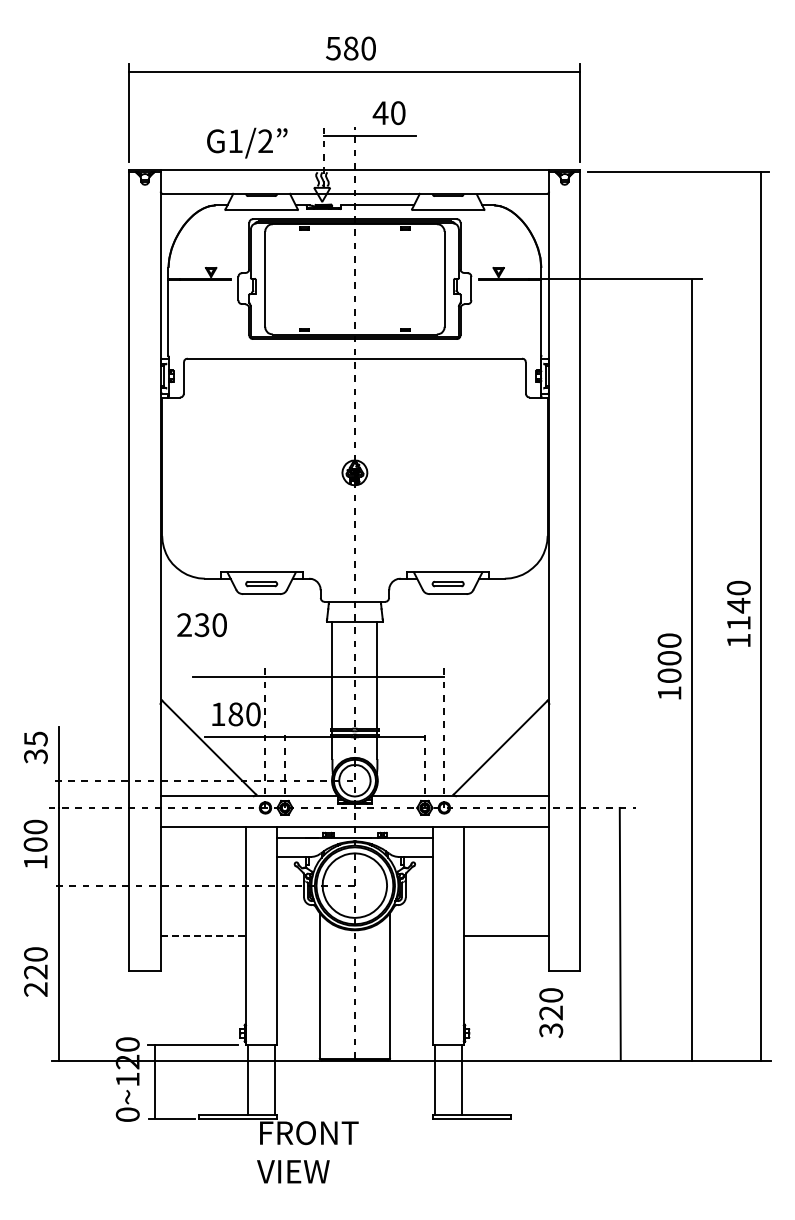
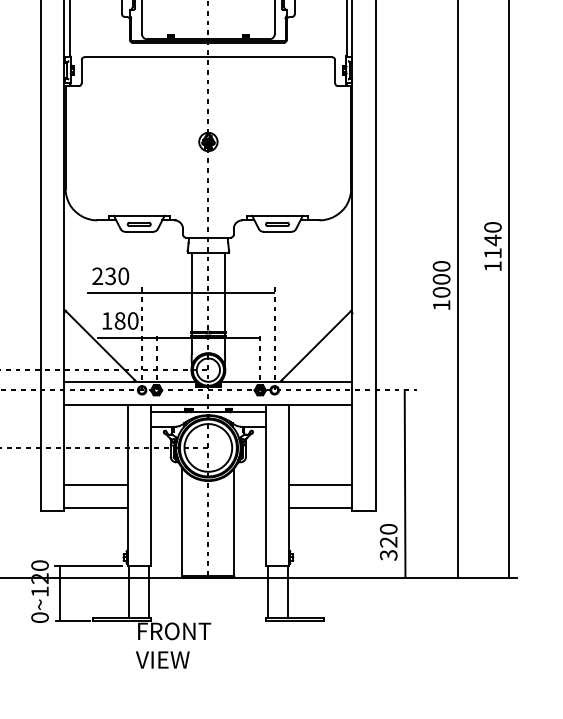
text: (201, 625) -> (110, 276), moved
line: (203, 936) -> (96, 485), dashed -> solid
line: (203, 967) -> (96, 508), added
line: (506, 967) -> (320, 508), added
text: (551, 1012) -> (388, 541), moved

